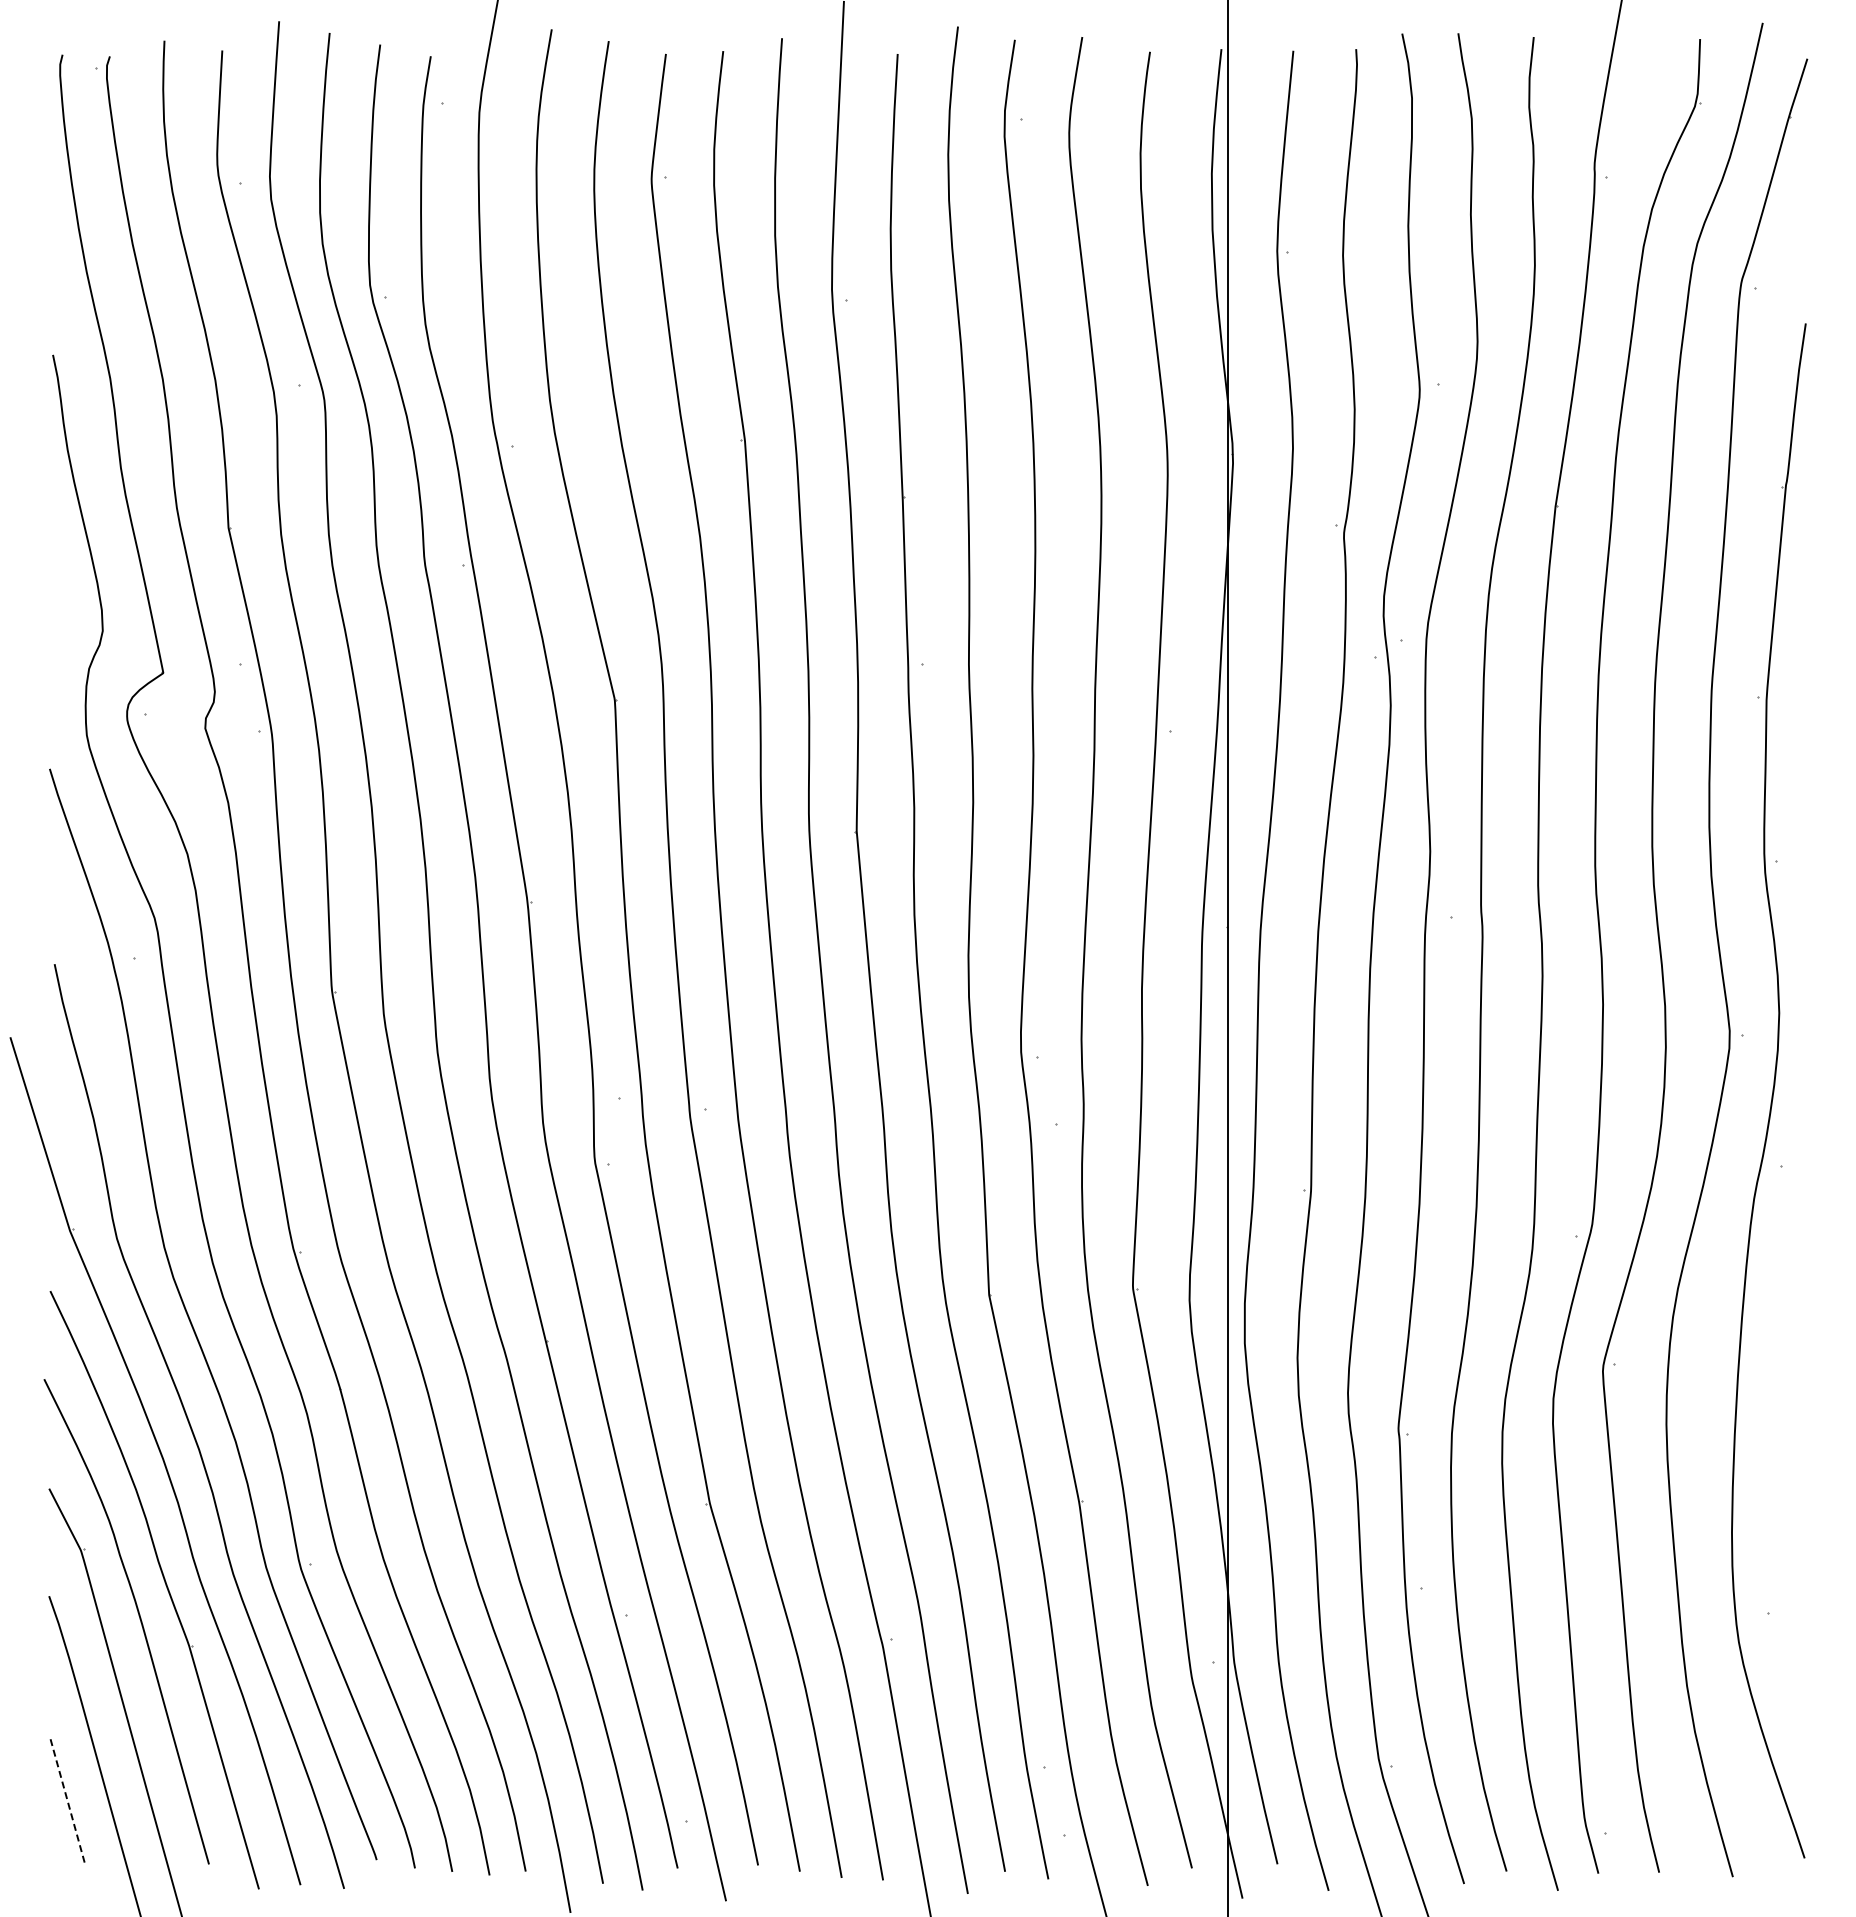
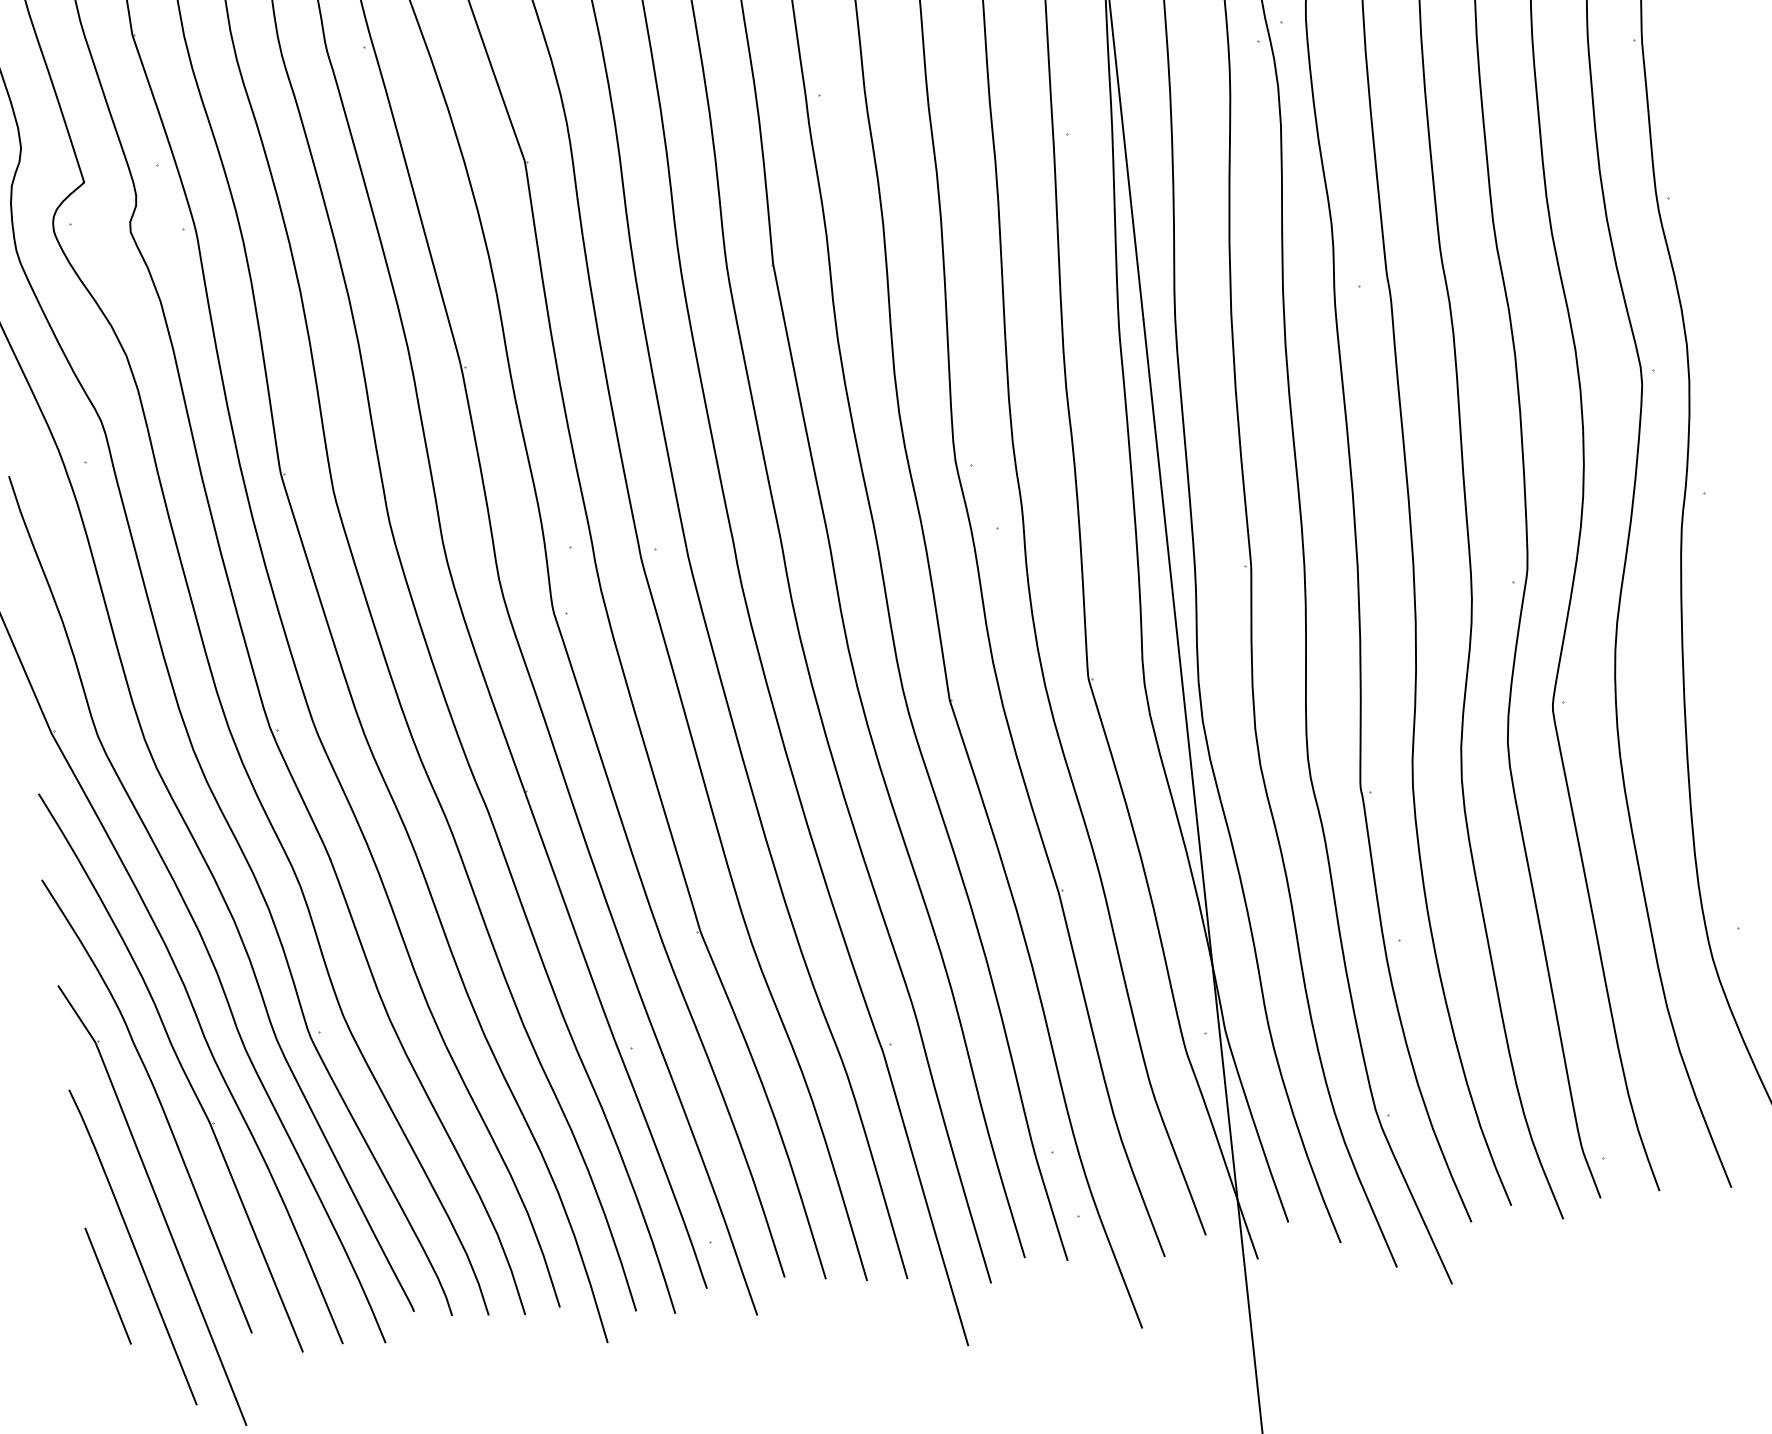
line: (67, 1800) -> (108, 1286), dashed -> solid

